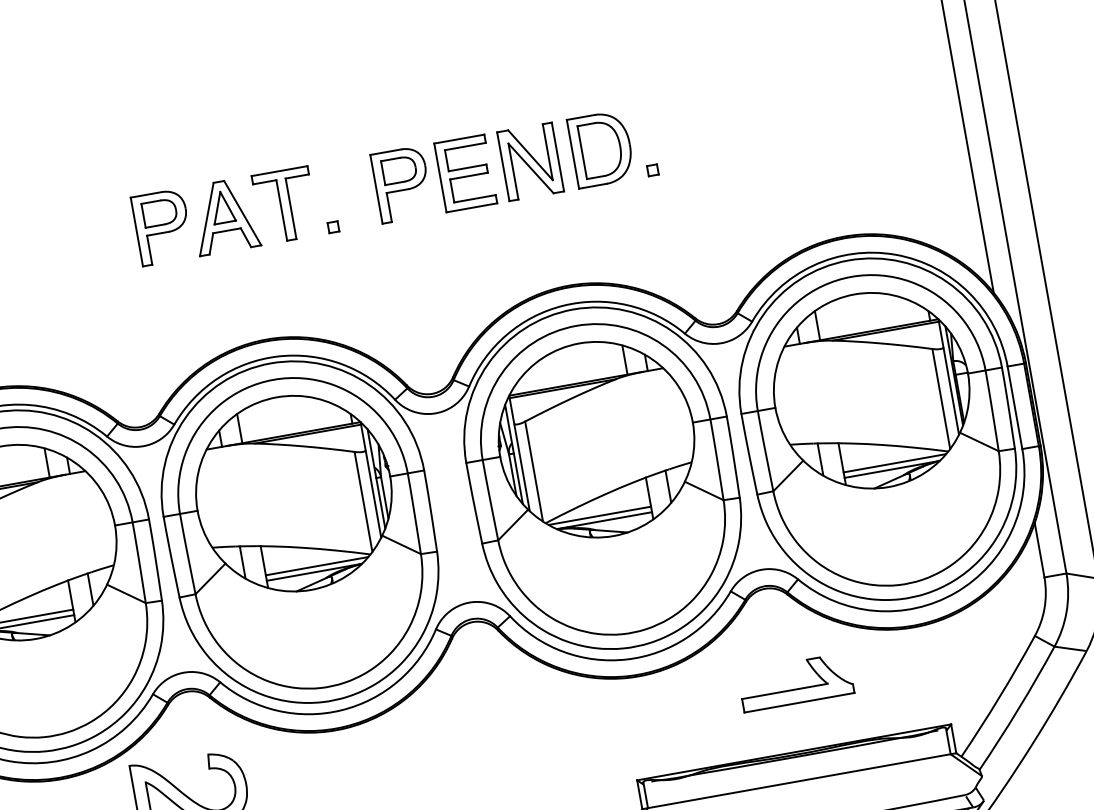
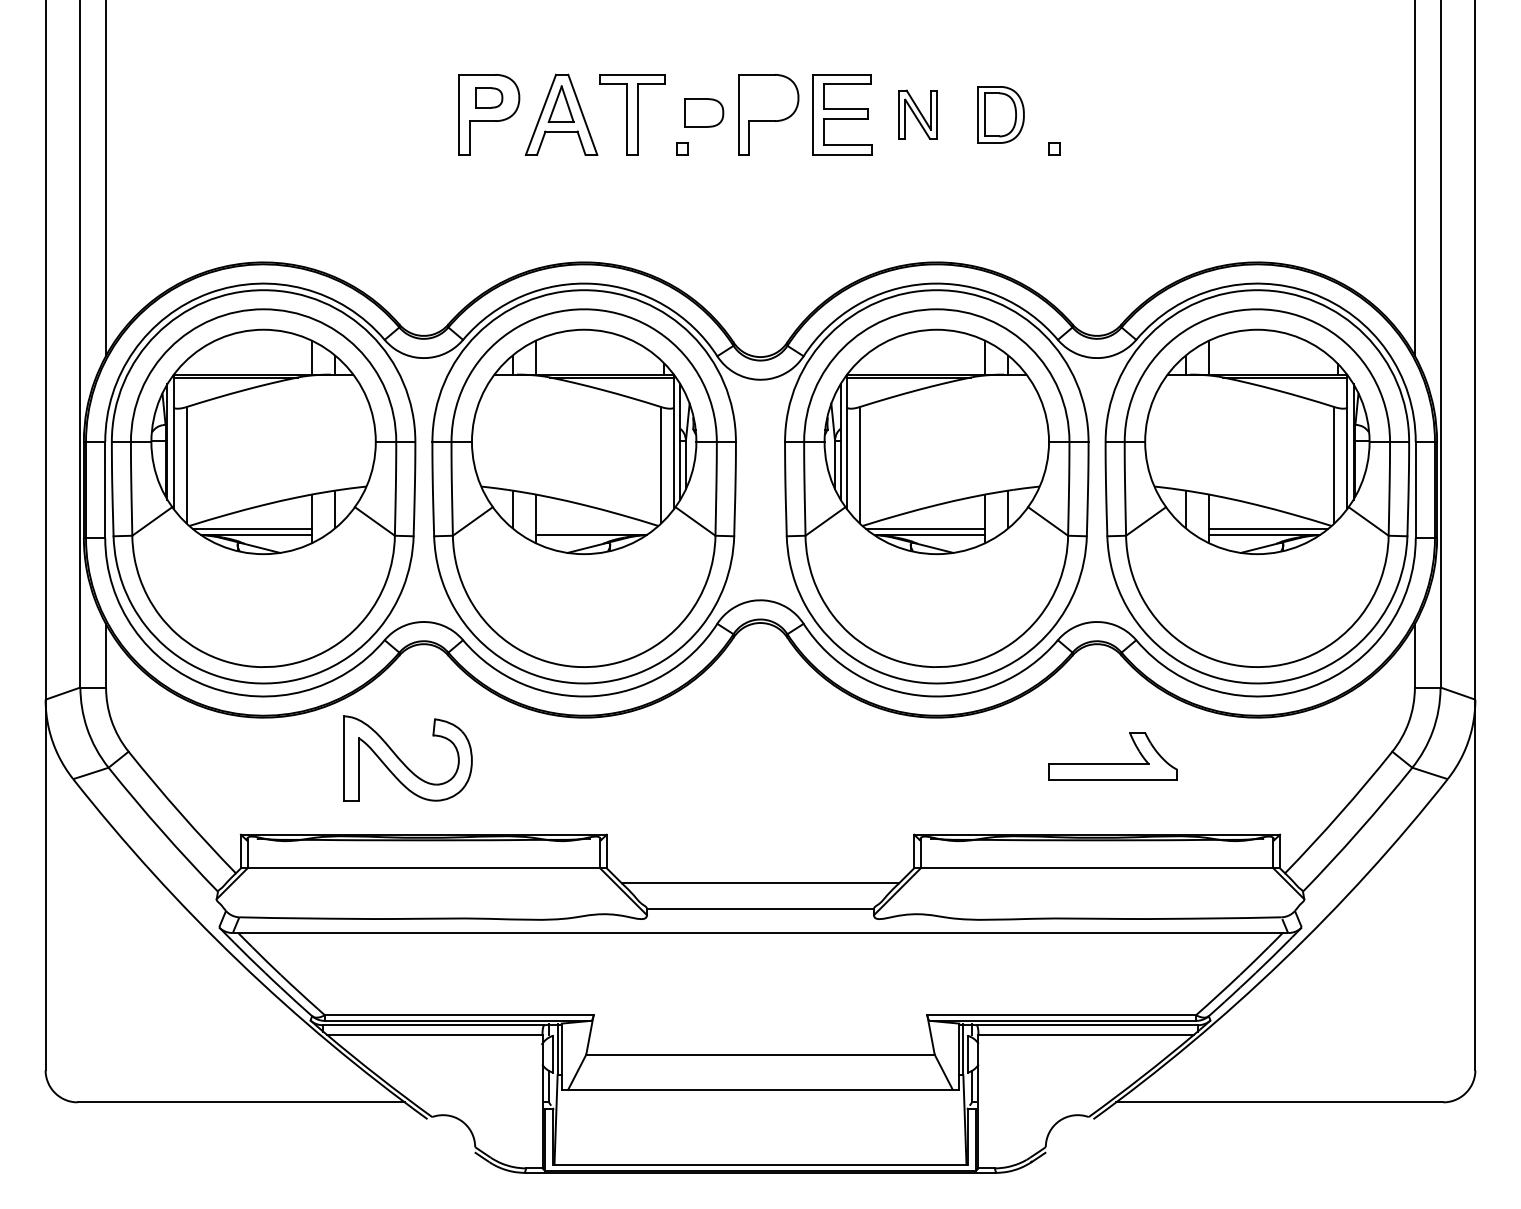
part: (601, 148) -> (1000, 114), size x0.7
part: (529, 161) -> (917, 114), size x0.6
part: (399, 169) -> (704, 112), moved
part: (159, 212) -> (488, 97), size x0.7
line: (316, 566) -> (595, 528), removed

